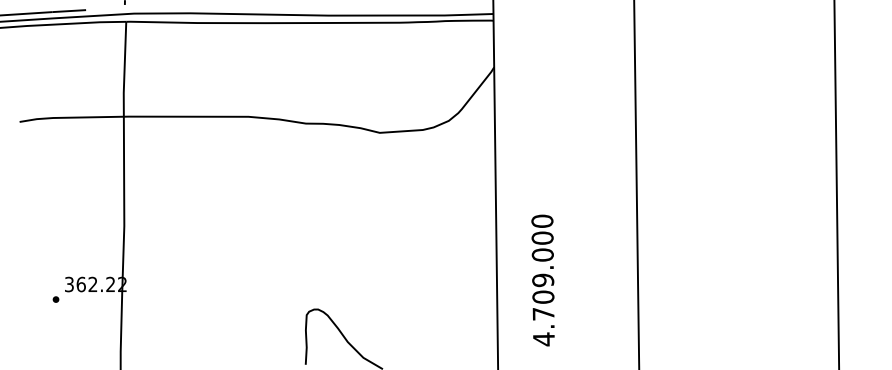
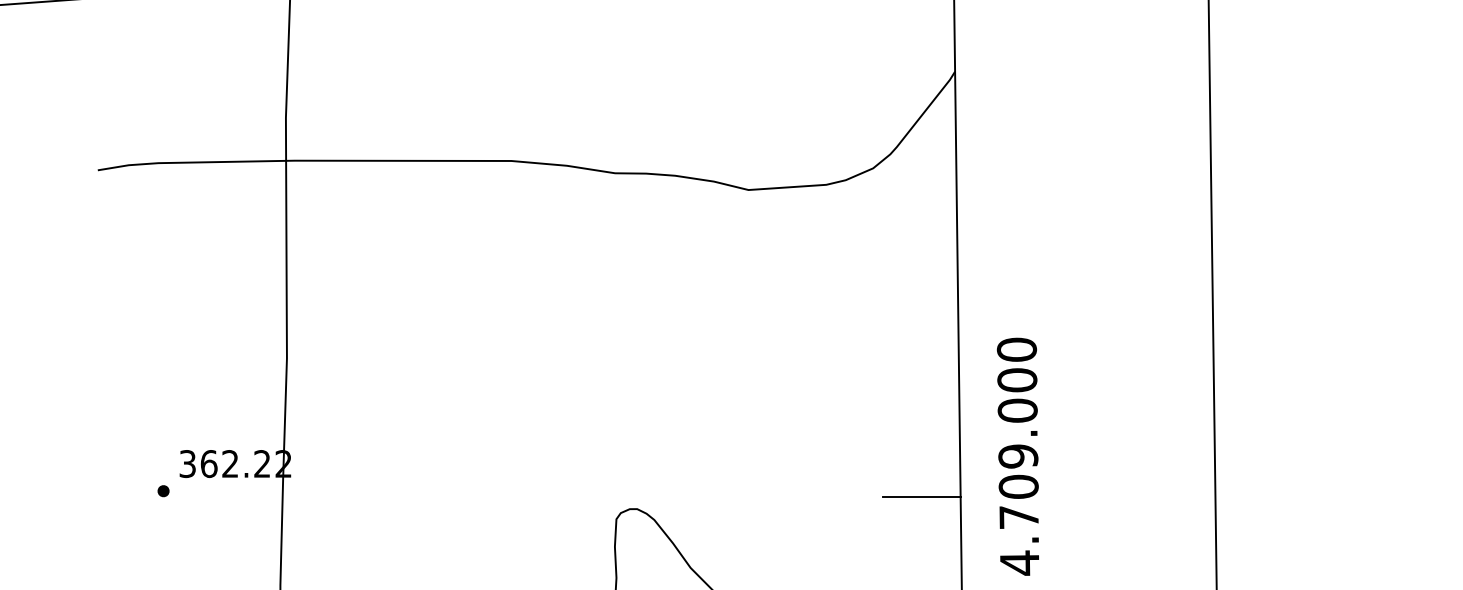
text: (542, 280) -> (1017, 456), moved
line: (475, 302) -> (921, 496), added

